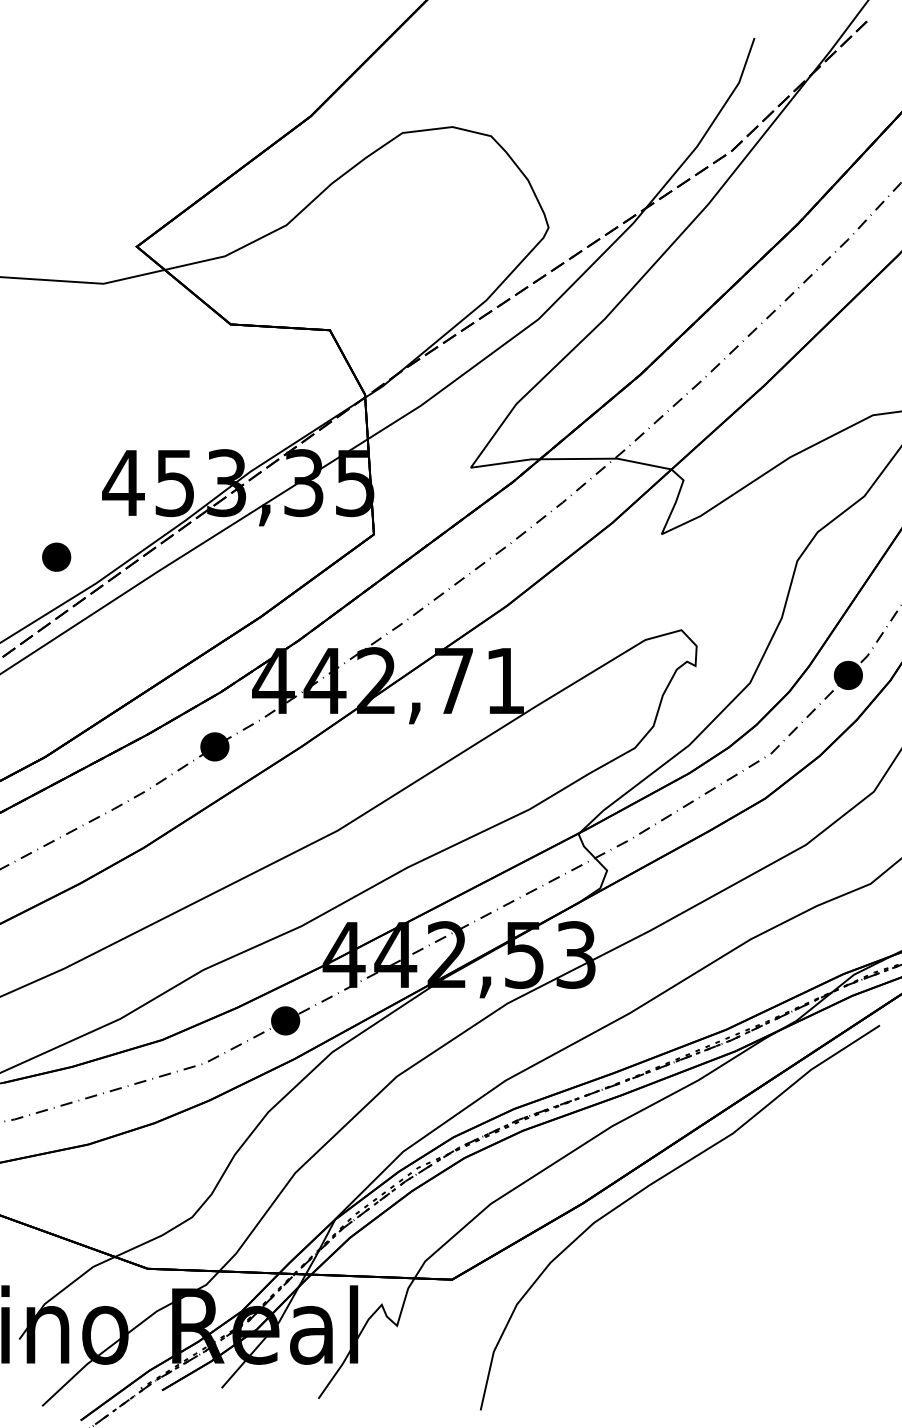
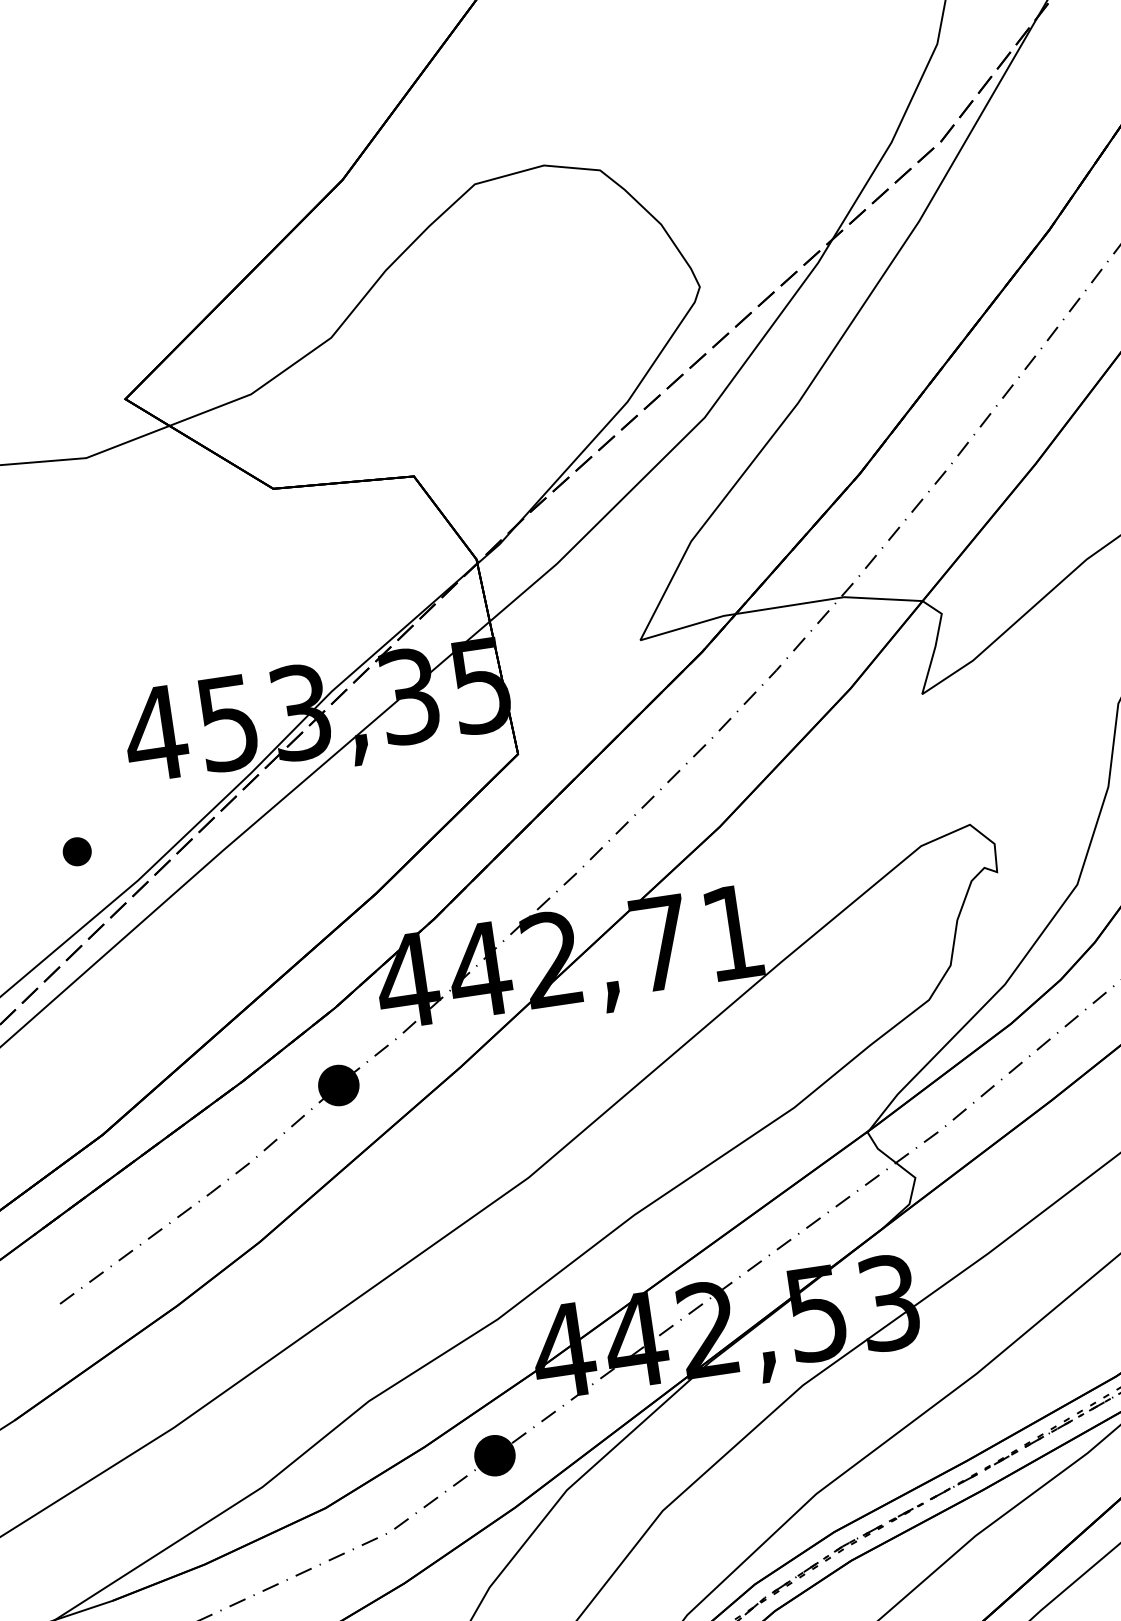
part: (56, 556) -> (76, 850), size x0.7

